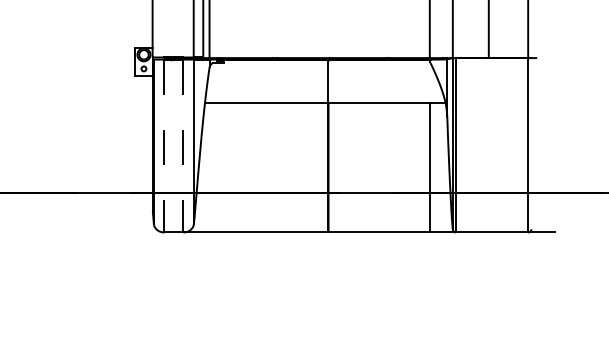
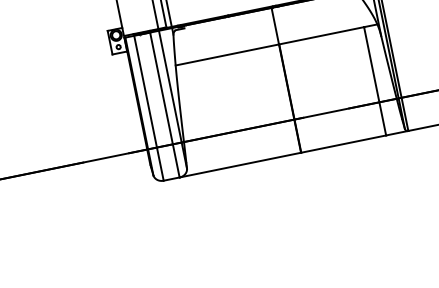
line: (164, 146) -> (149, 108), dashed -> solid
line: (183, 146) -> (165, 105), dashed -> solid

